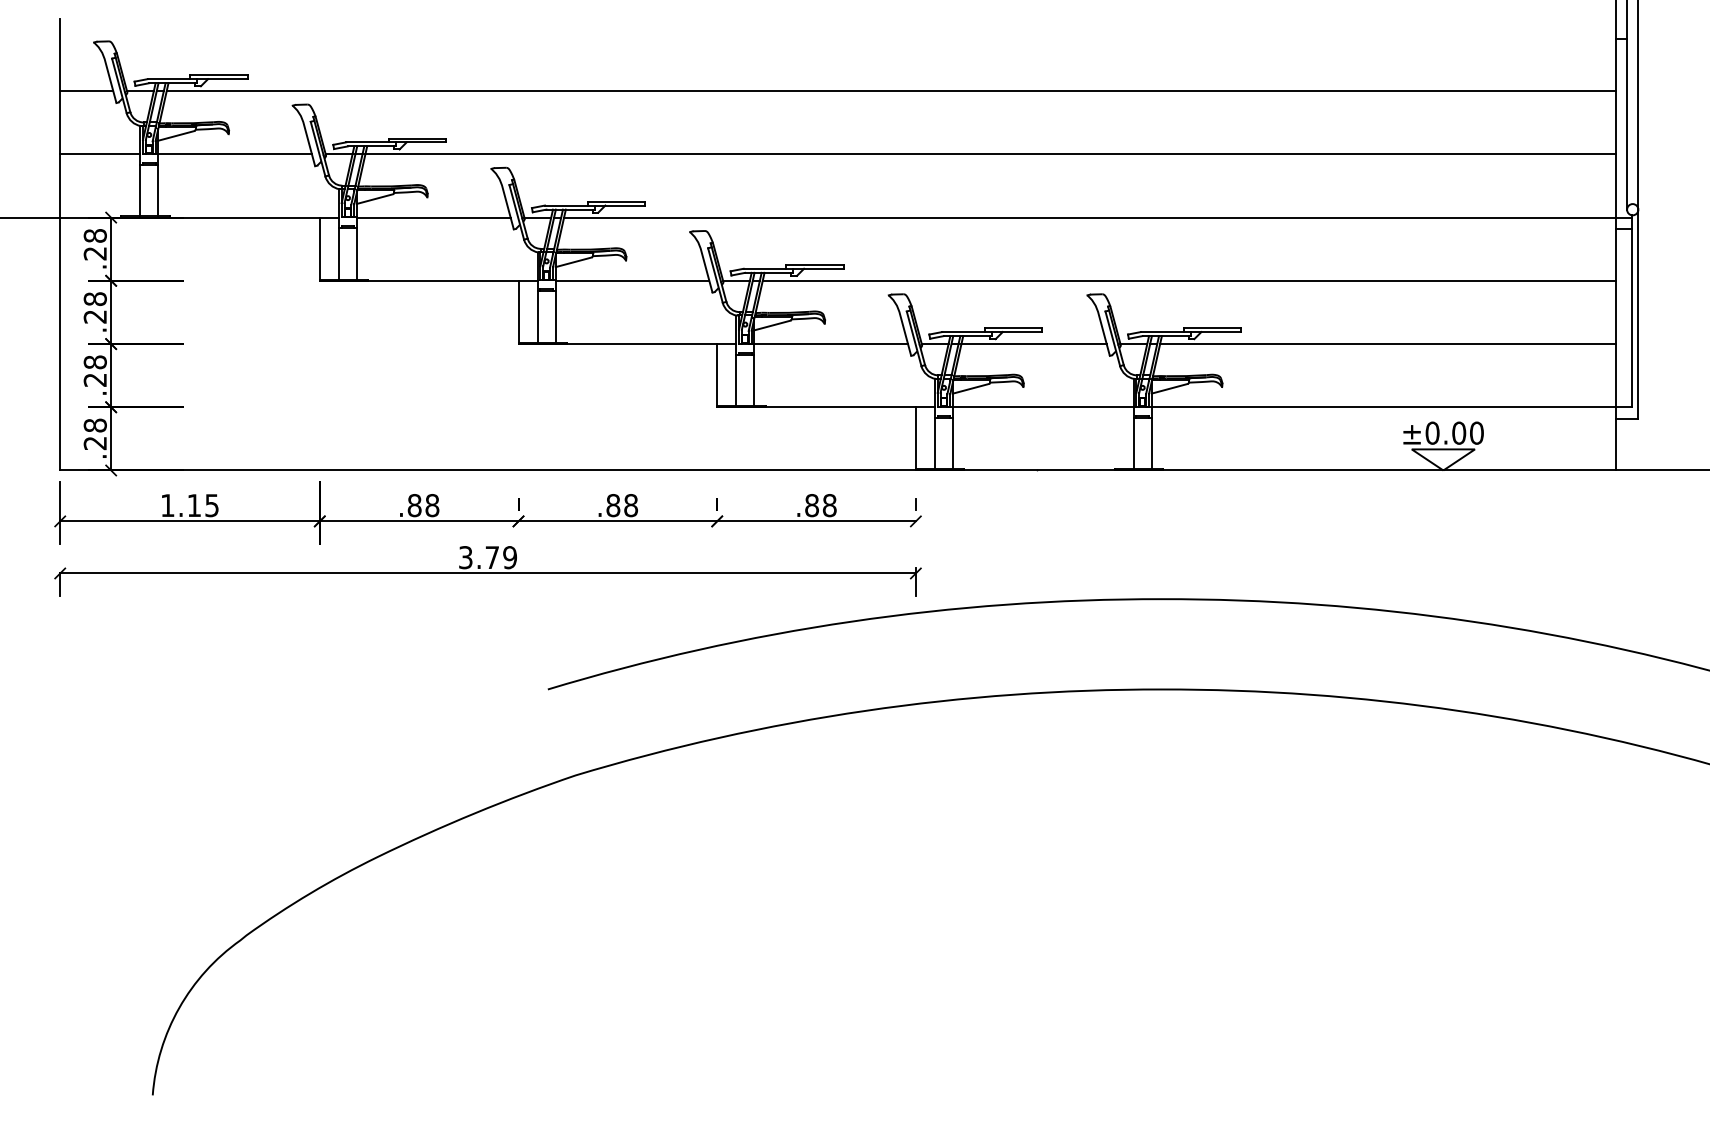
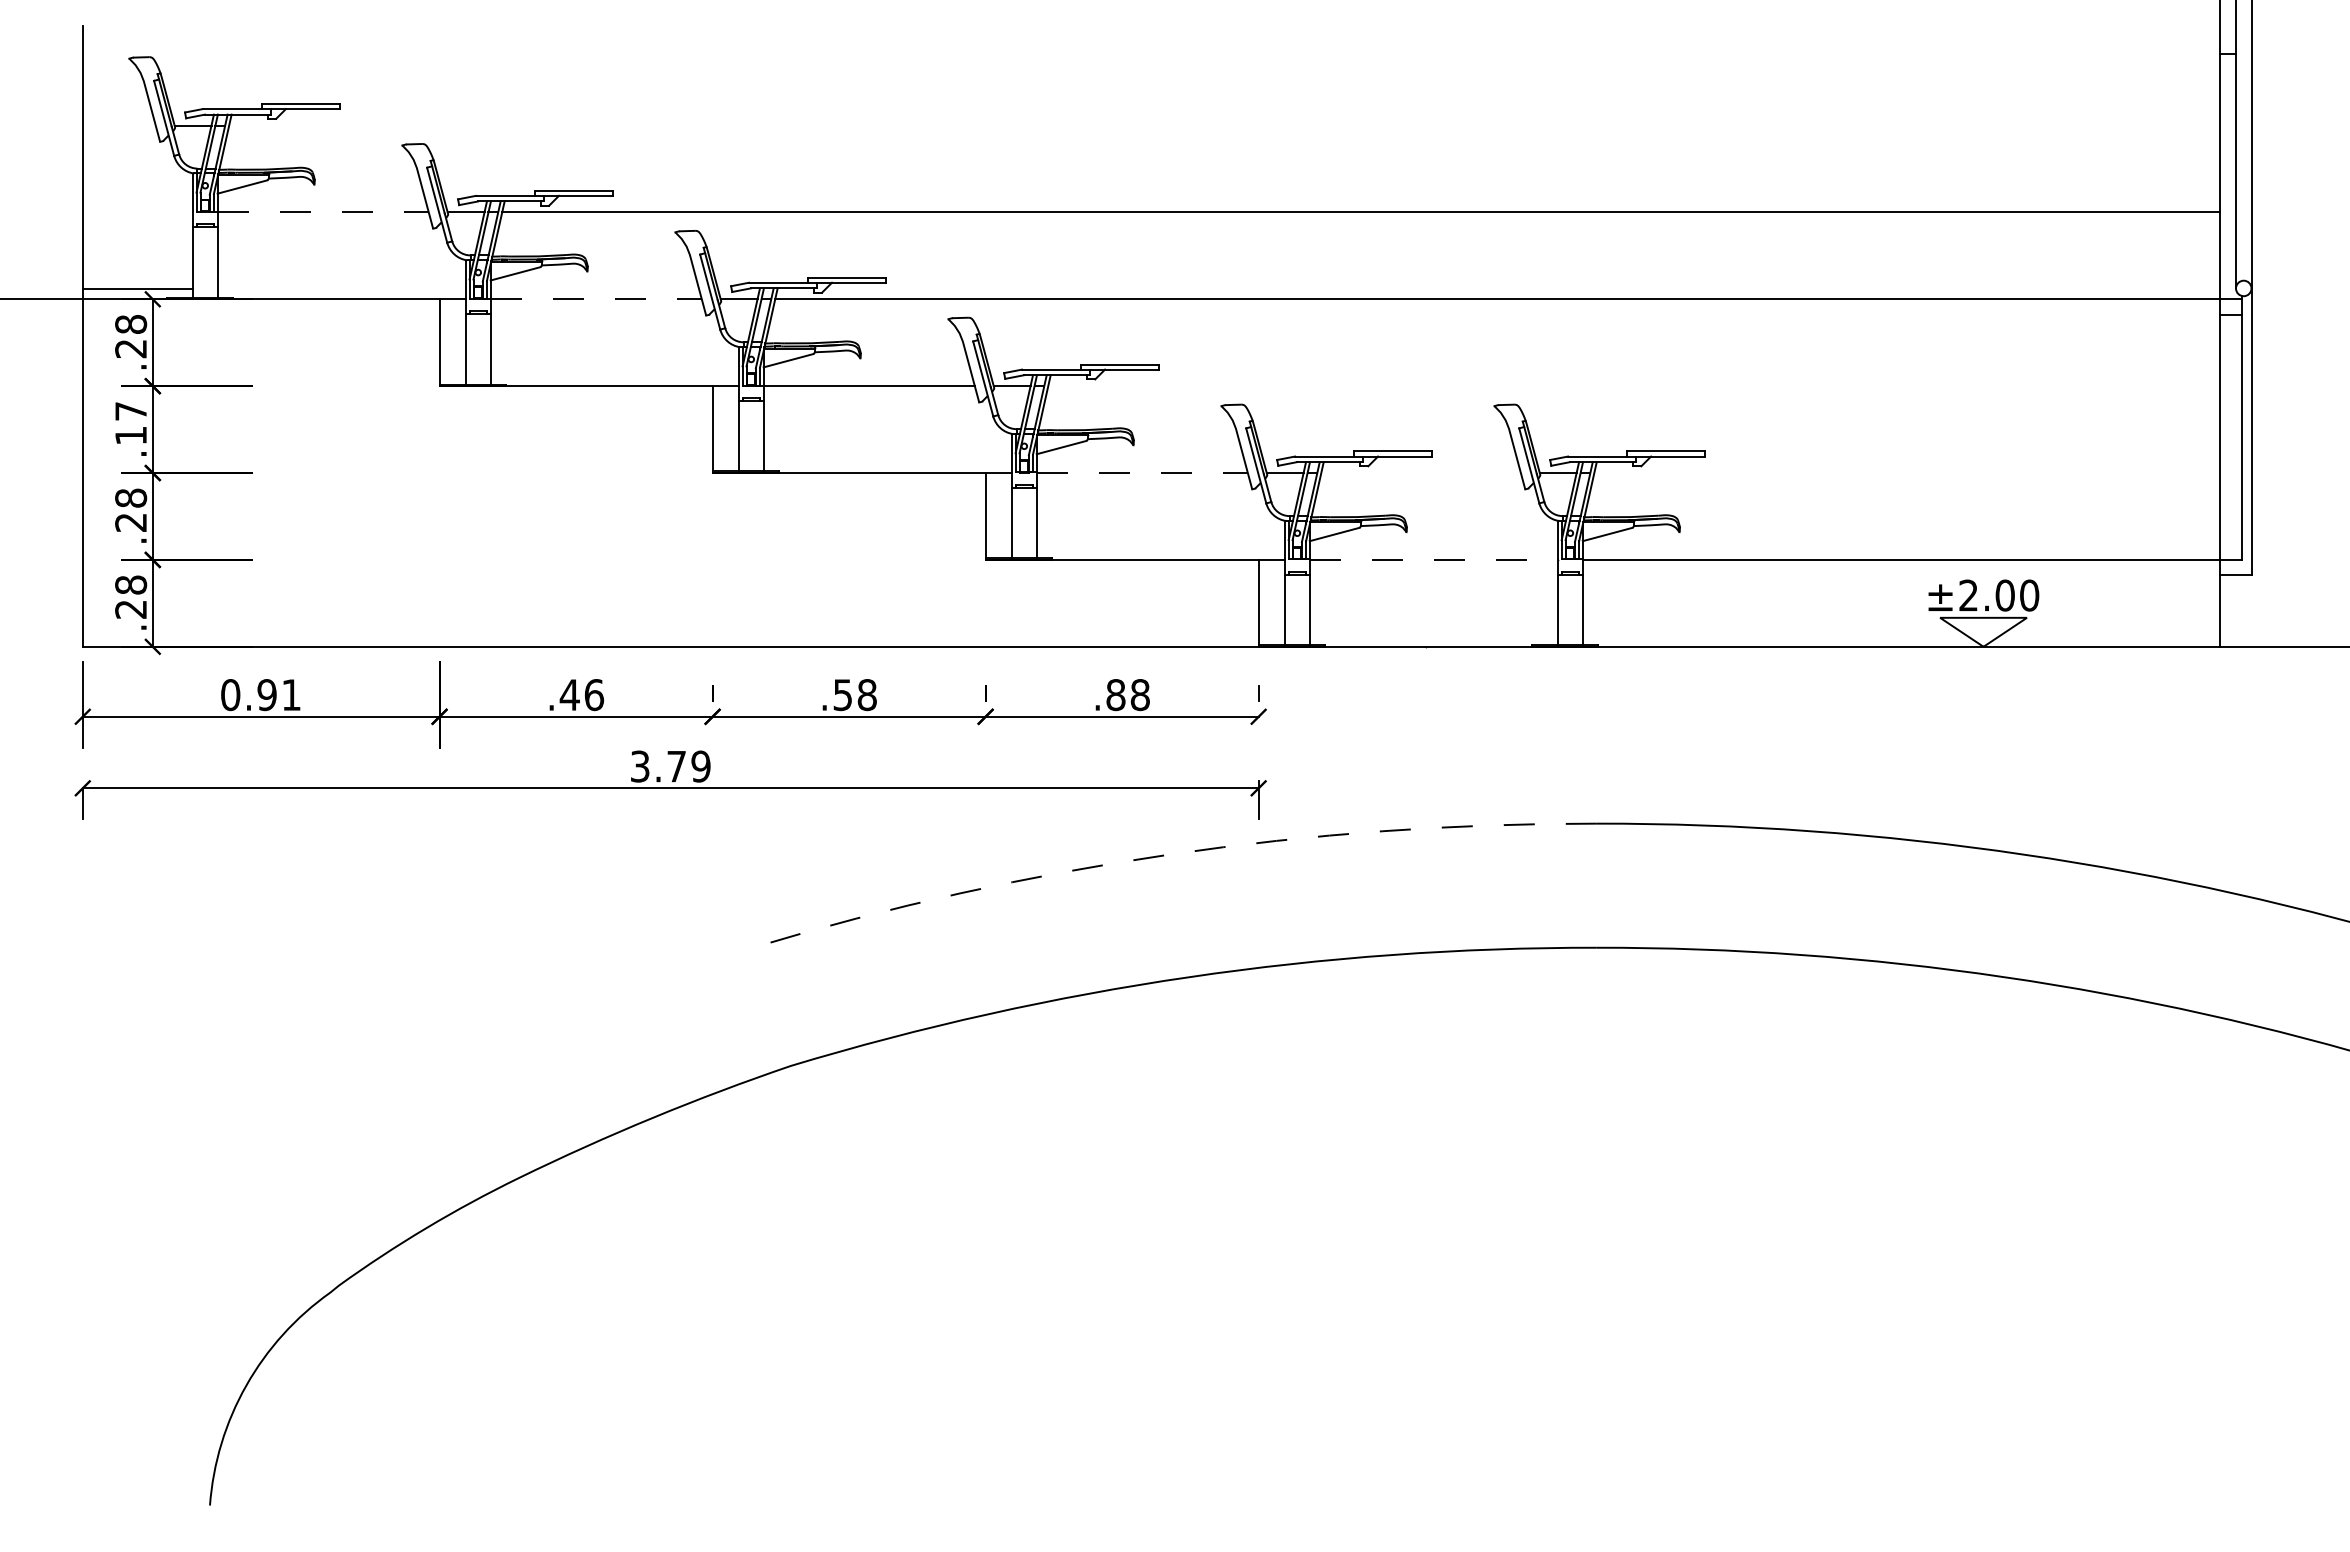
line: (86, 91) -> (118, 125), removed
line: (891, 91) -> (1224, 125), removed
line: (100, 154) -> (137, 289), moved
line: (235, 154) -> (323, 212), solid -> dashed
line: (434, 217) -> (596, 299), solid -> dashed
line: (1189, 281) -> (1634, 386), removed
text: (95, 307) -> (131, 423), .28 -> .17
line: (831, 344) -> (1142, 473), solid -> dashed
line: (1033, 344) -> (1420, 473), removed
line: (1388, 344) -> (1907, 473), removed
line: (1043, 406) -> (1434, 559), solid -> dashed
text: (1432, 433) -> (1968, 595), ±0.00 -> ±2.00
text: (189, 505) -> (260, 695), 1.15 -> 0.91
text: (423, 505) -> (581, 695), .88 -> .46
text: (613, 505) -> (842, 695), .88 -> .58
arc: (851, 621) -> (1170, 854), solid -> dashed

